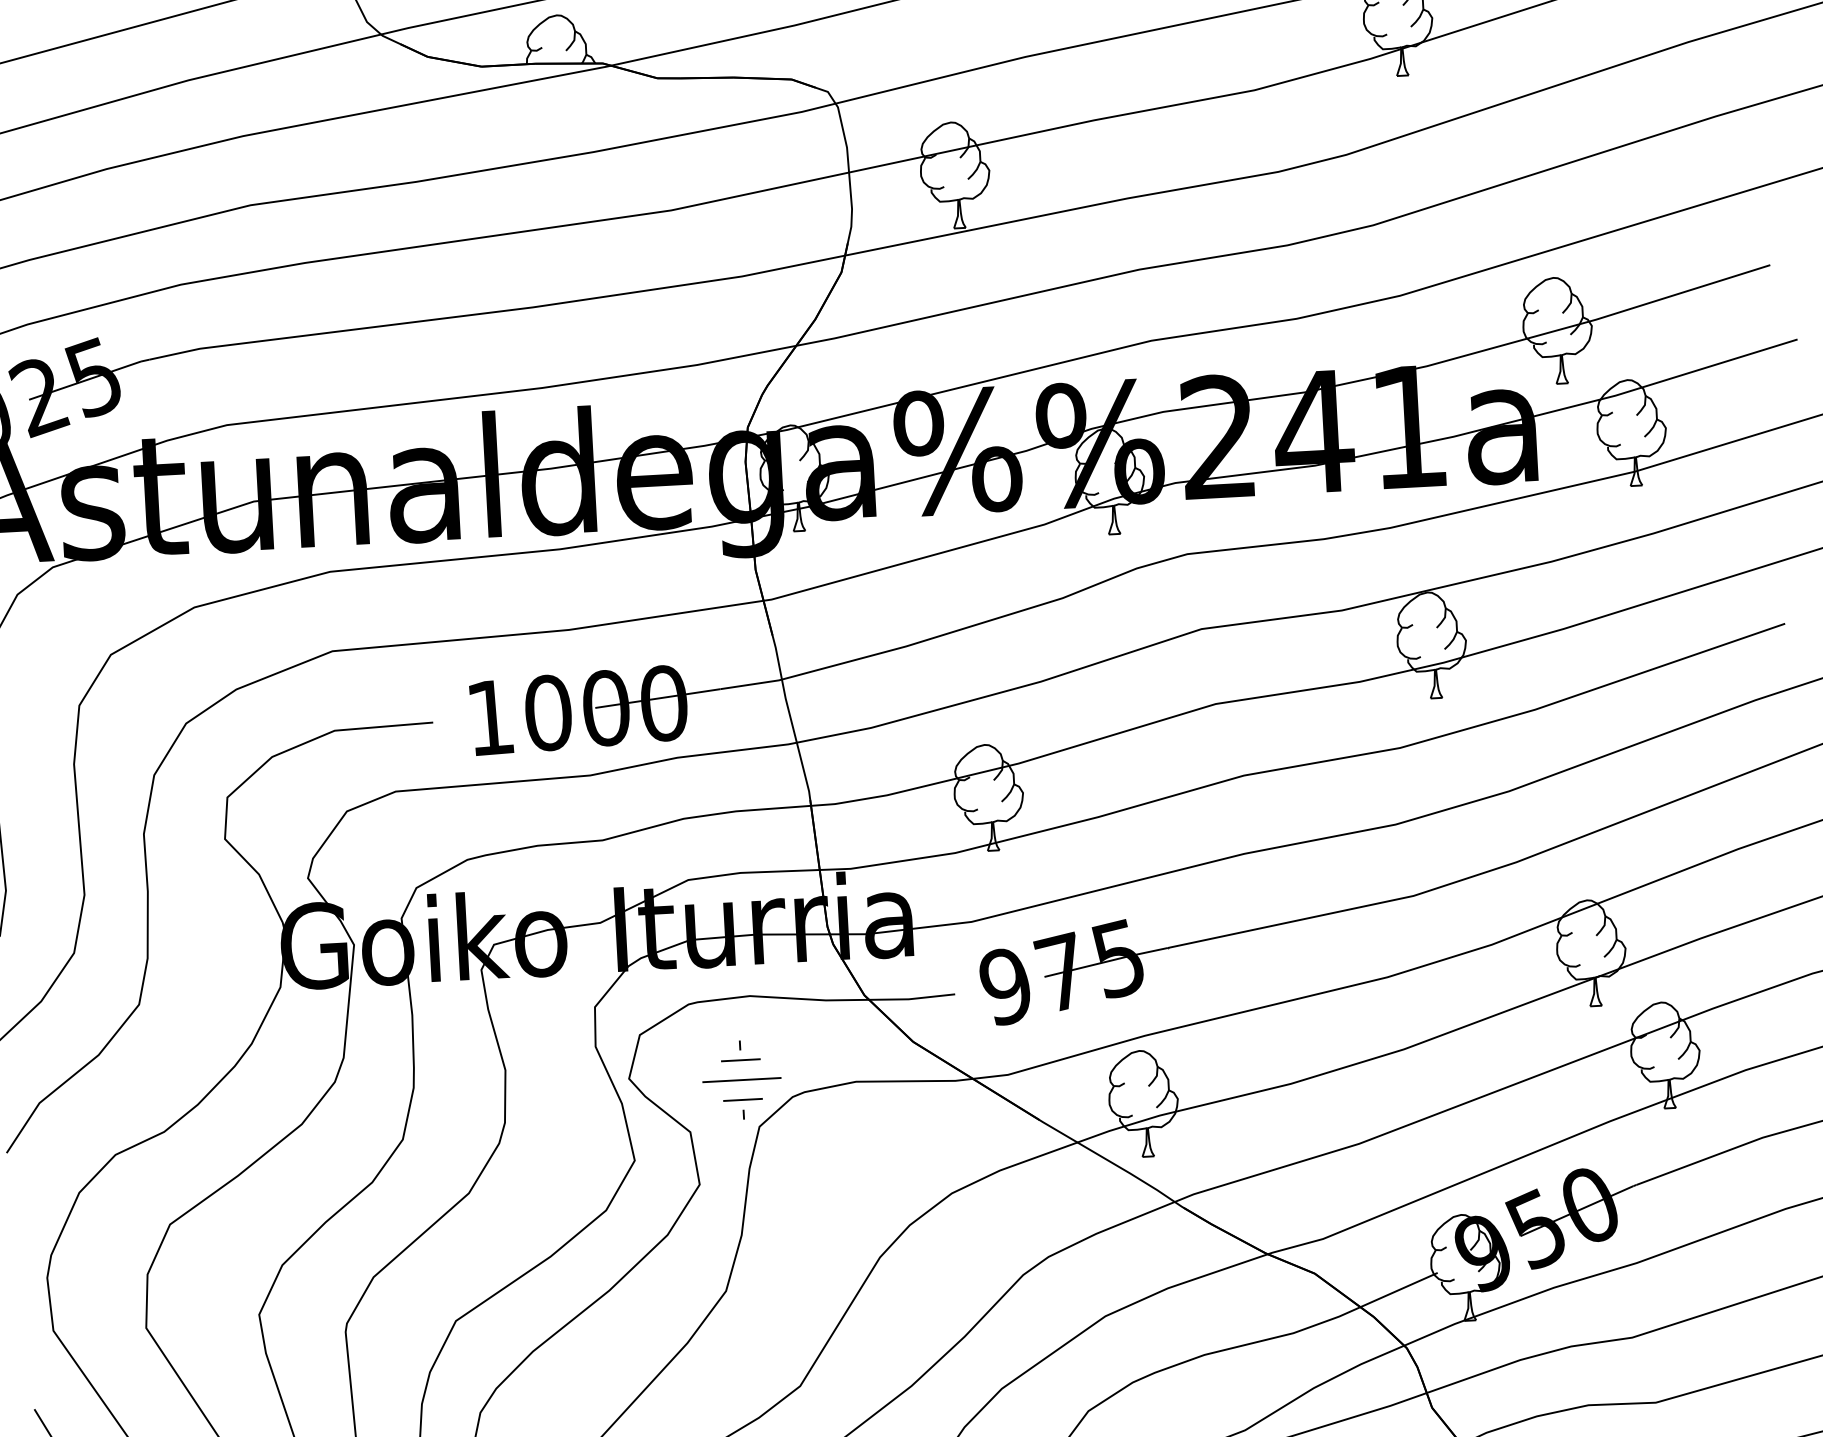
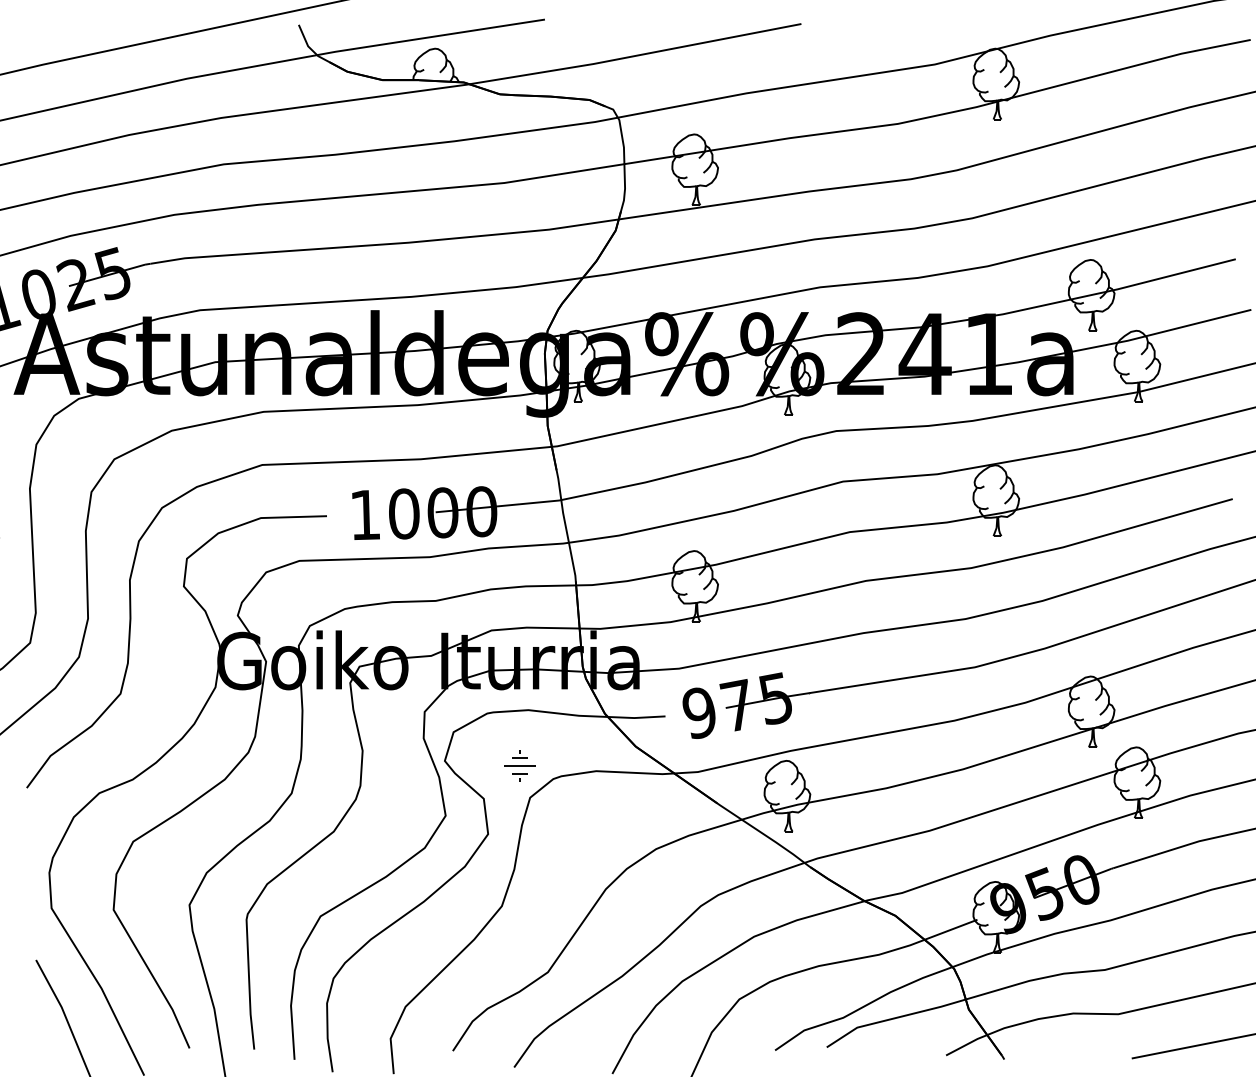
part: (742, 1079) -> (520, 765), size x0.6

